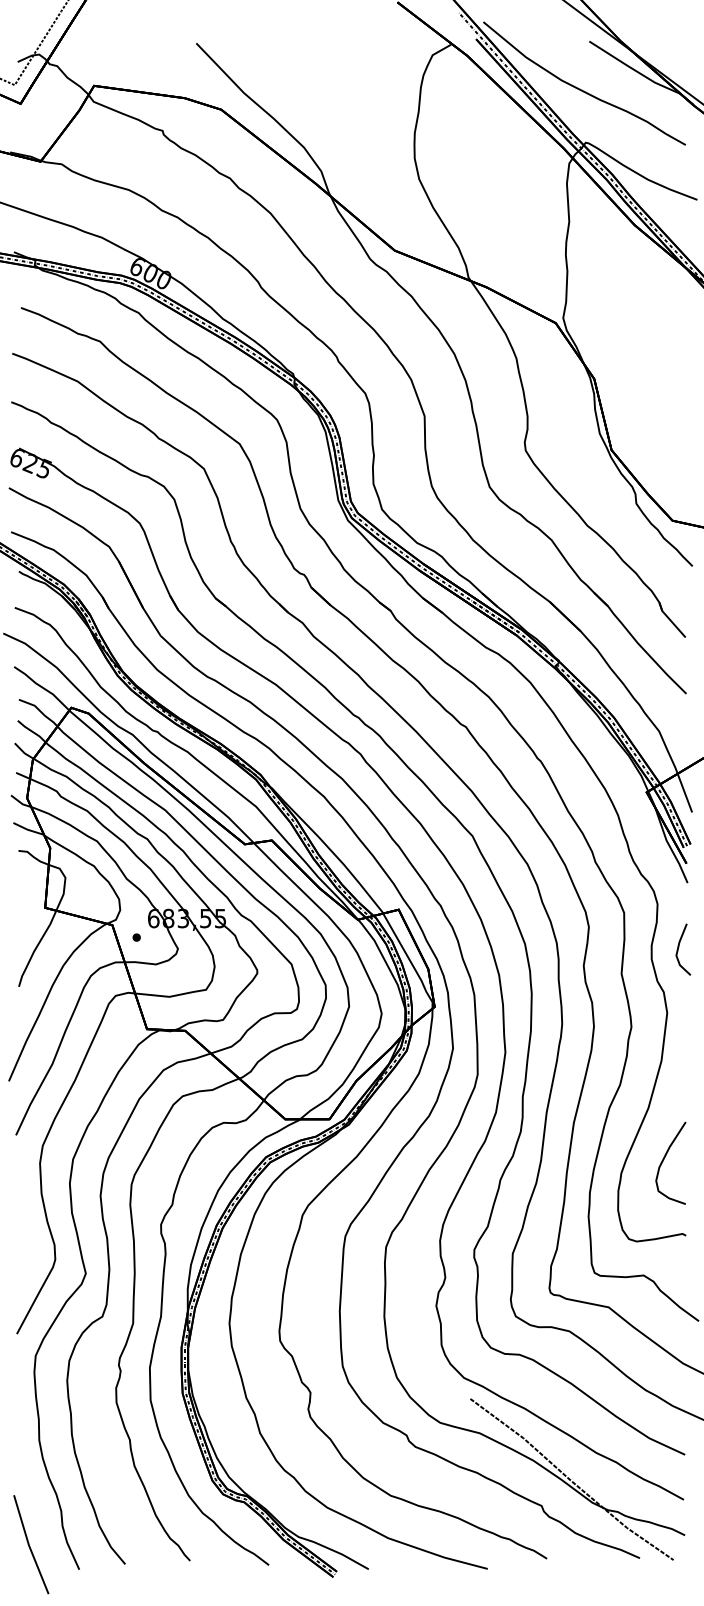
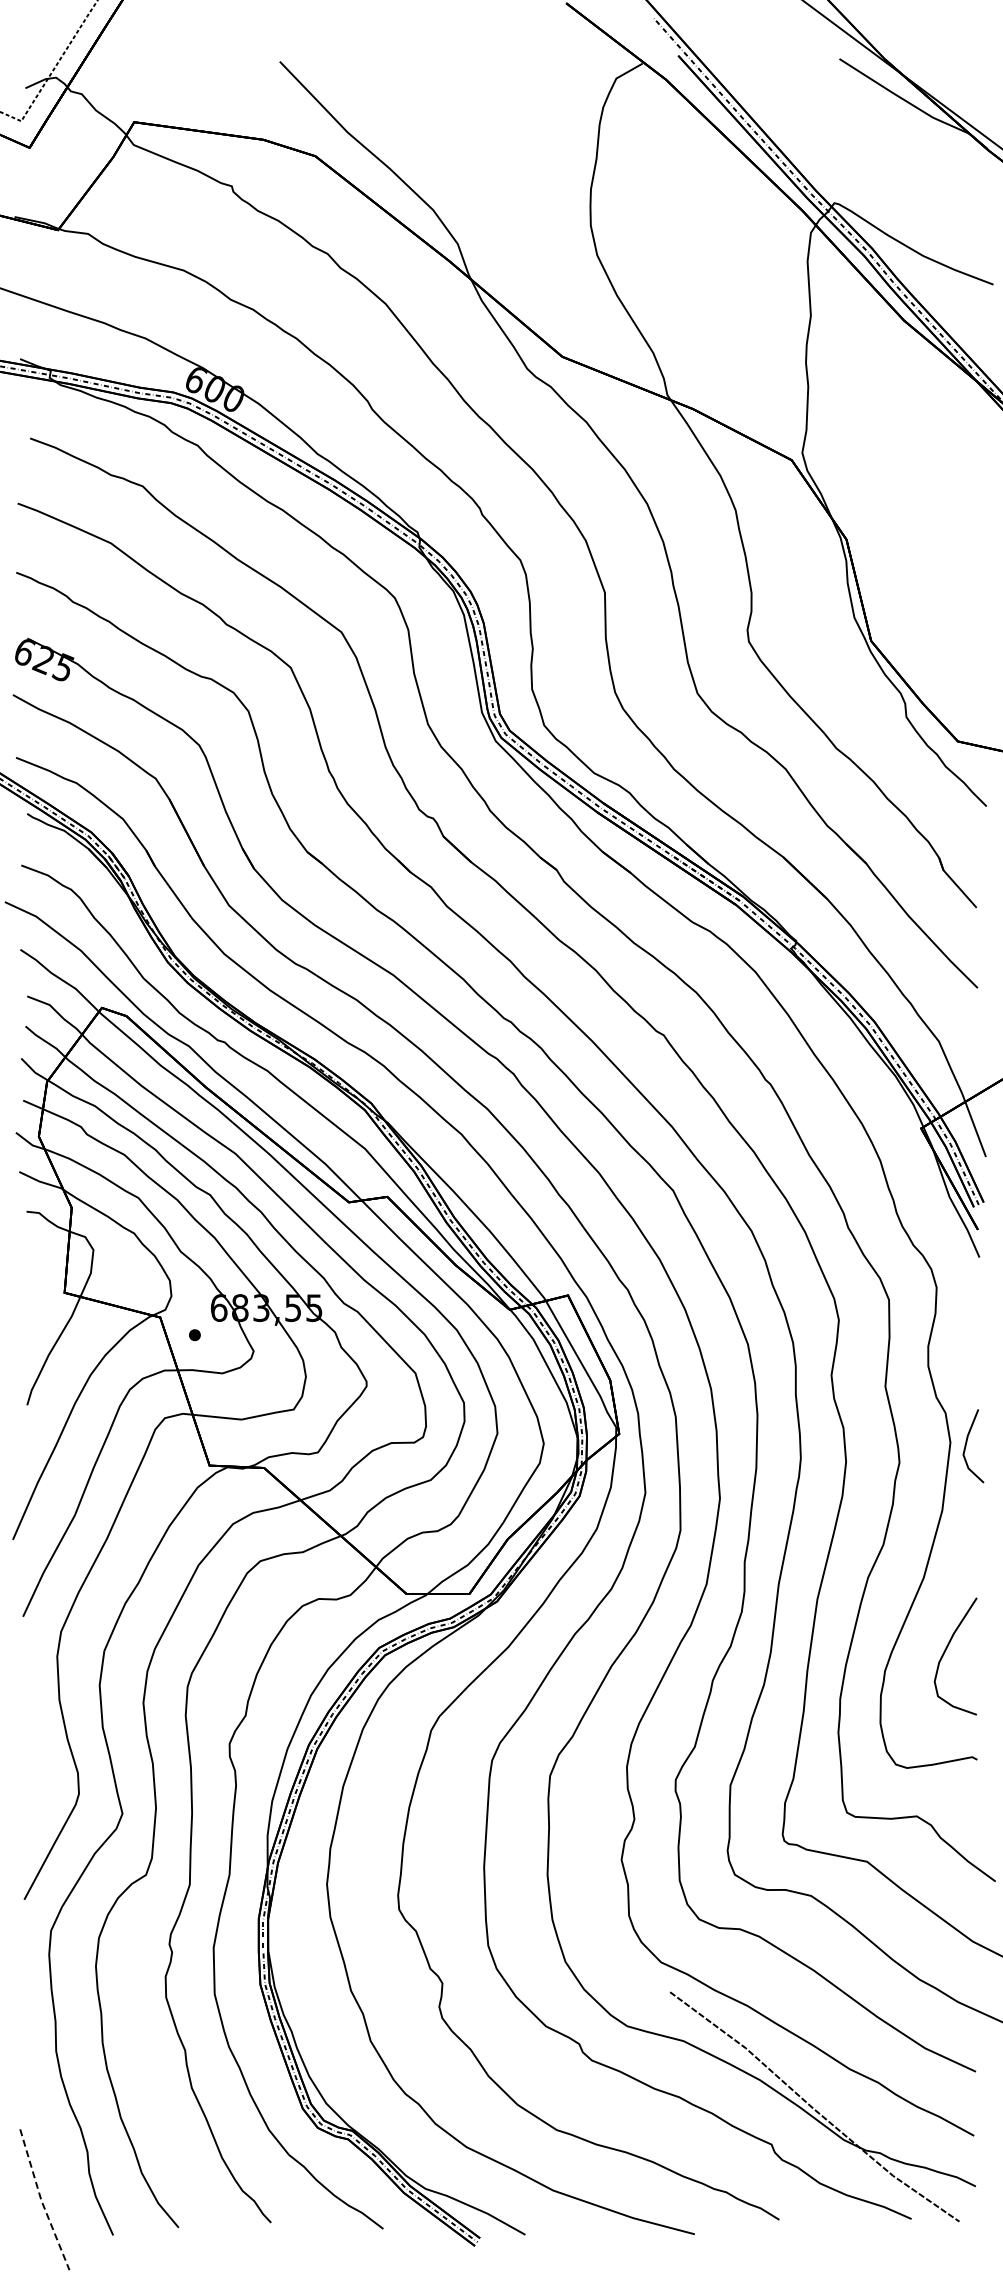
curve: (581, 89) -> (828, 127), removed
line: (678, 949) -> (966, 1446), moved
line: (28, 1545) -> (41, 2200), solid -> dashed

